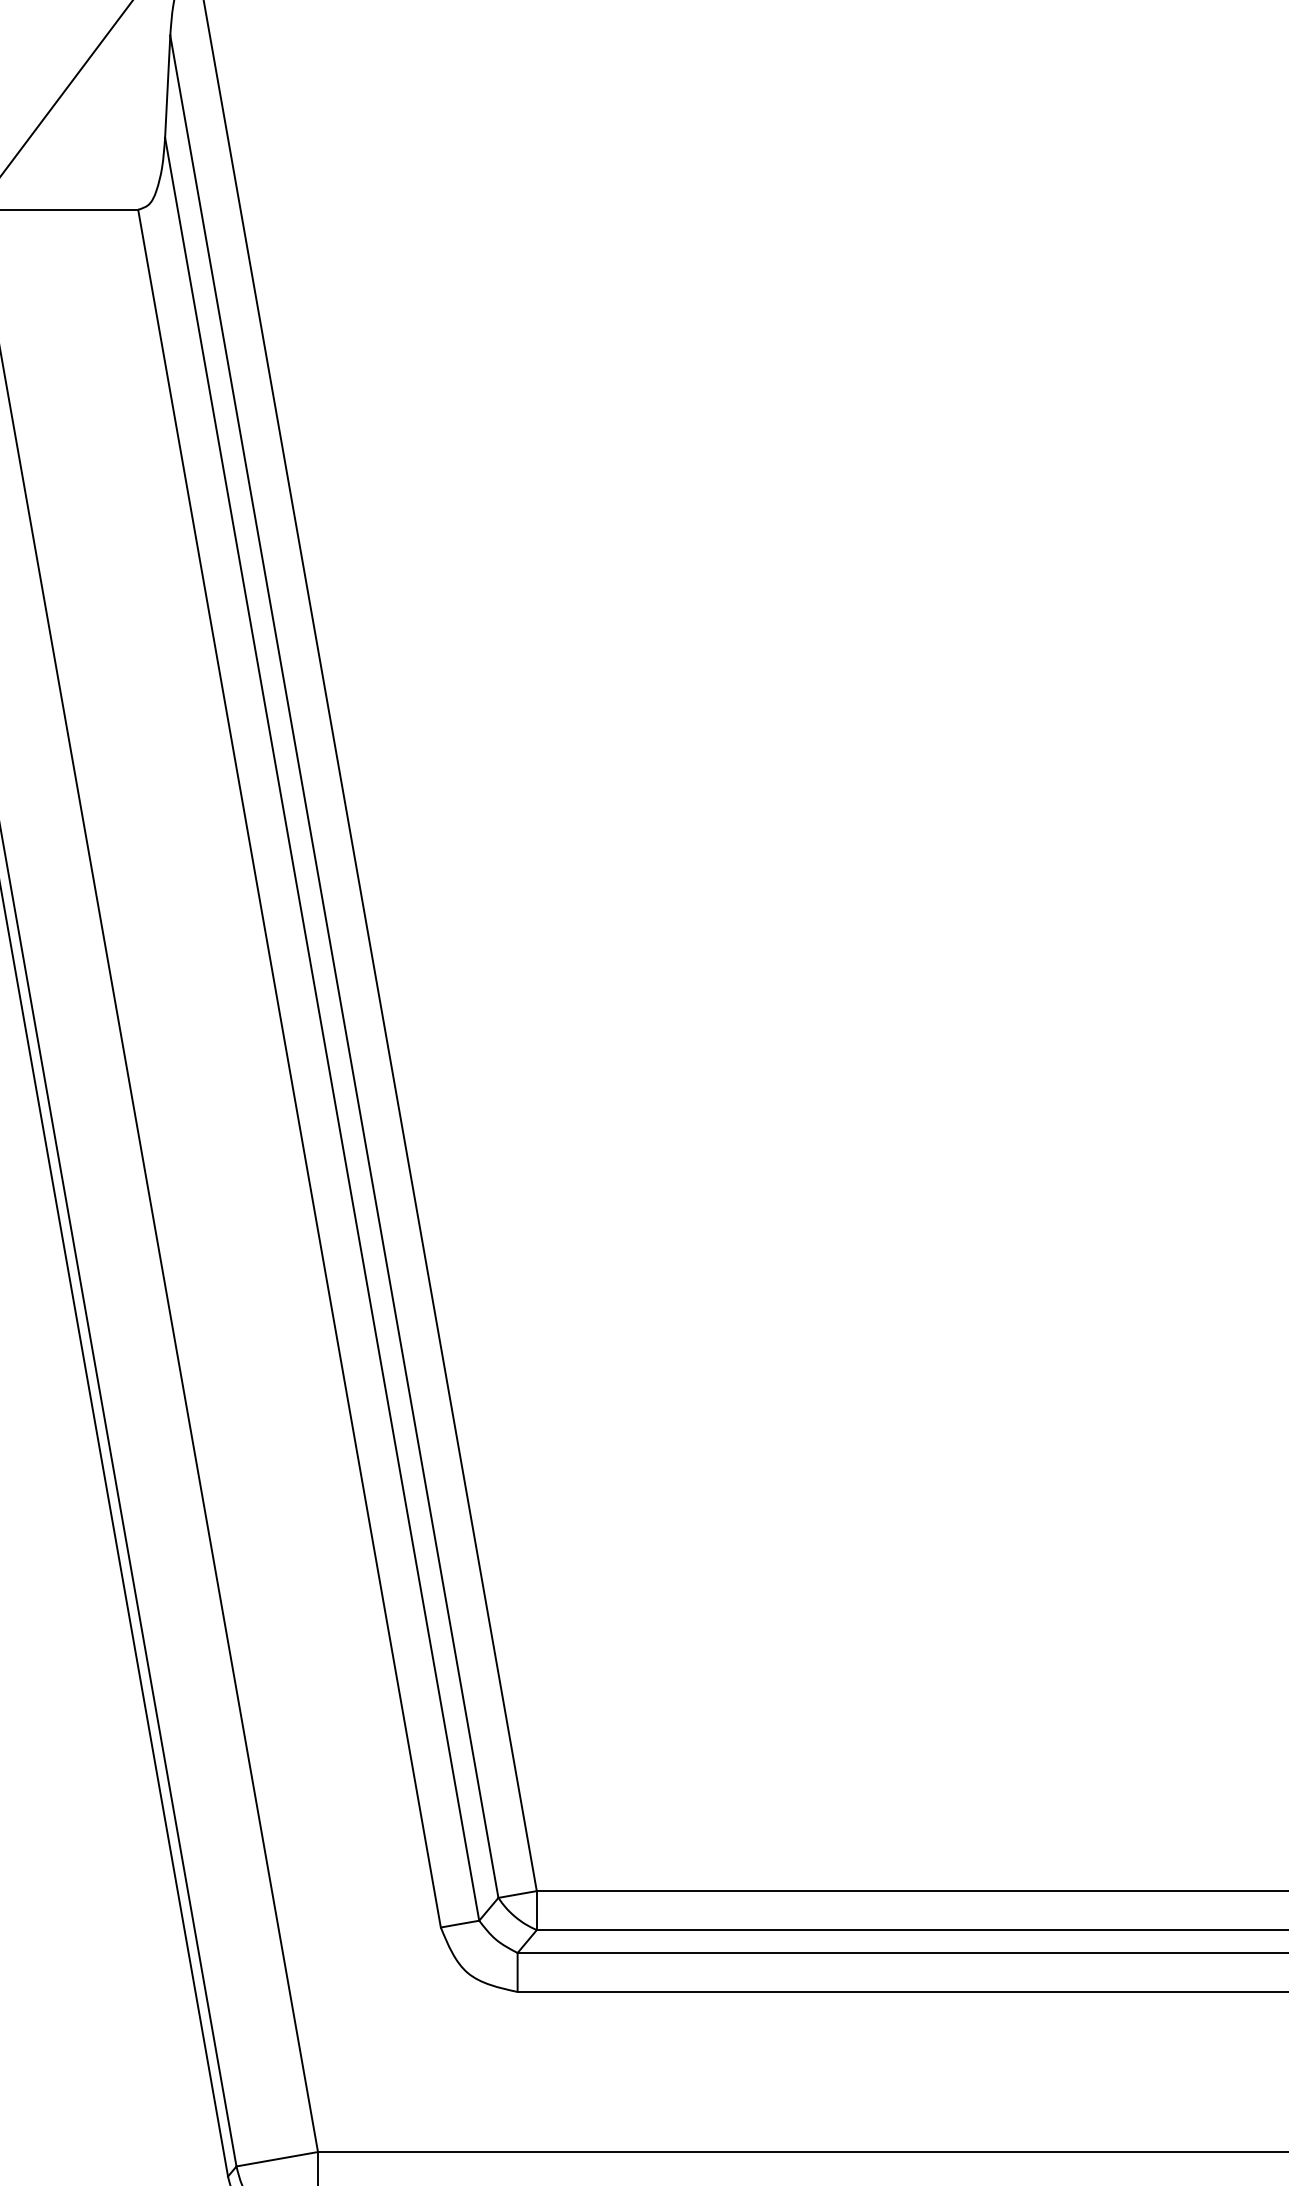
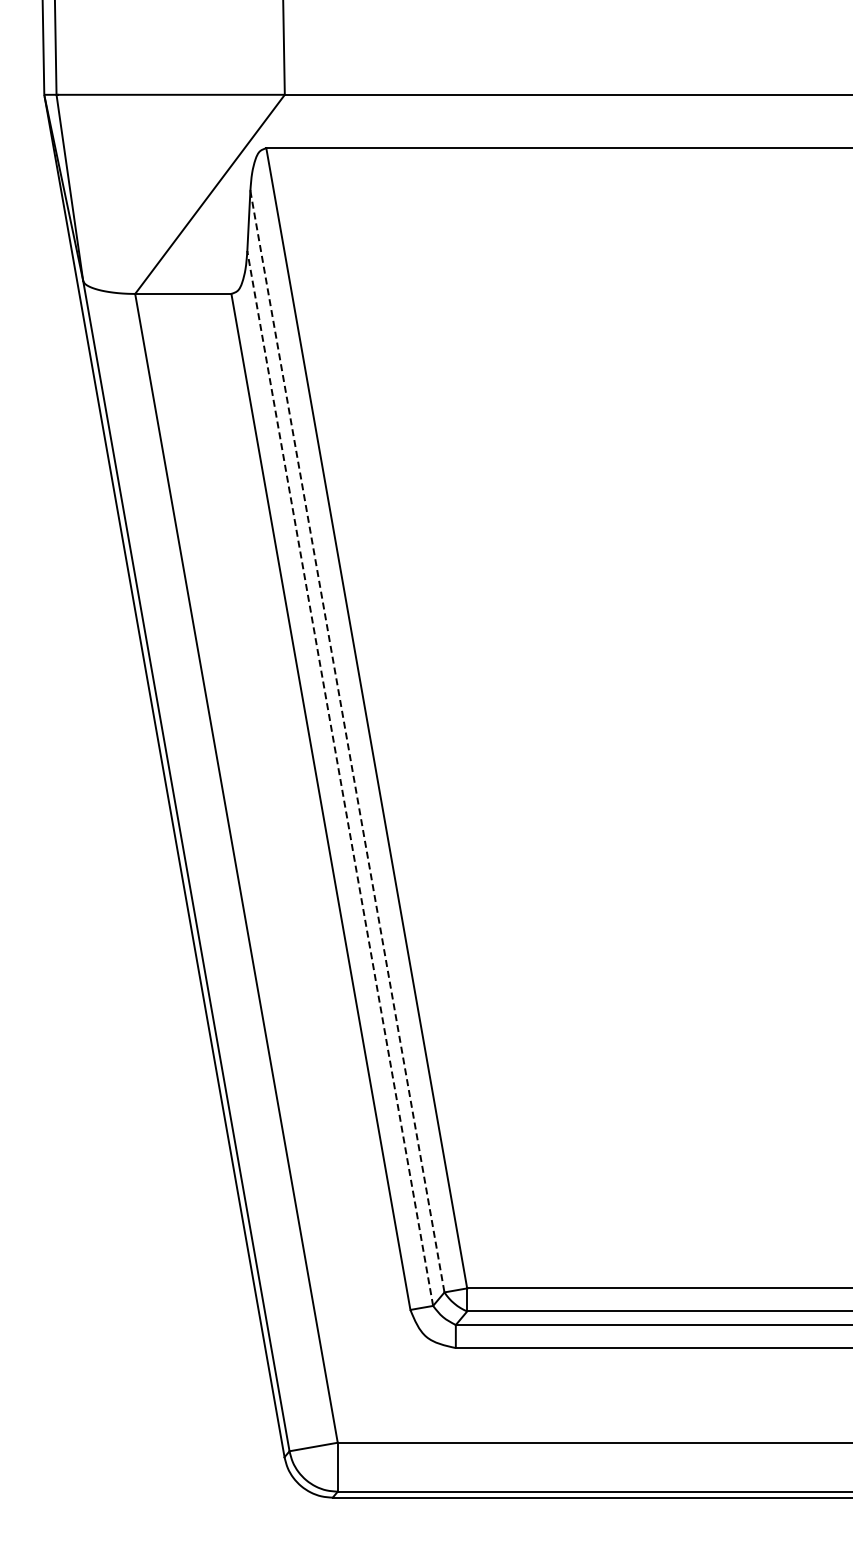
line: (334, 968) -> (347, 742), solid -> dashed
line: (322, 1029) -> (340, 778), solid -> dashed

